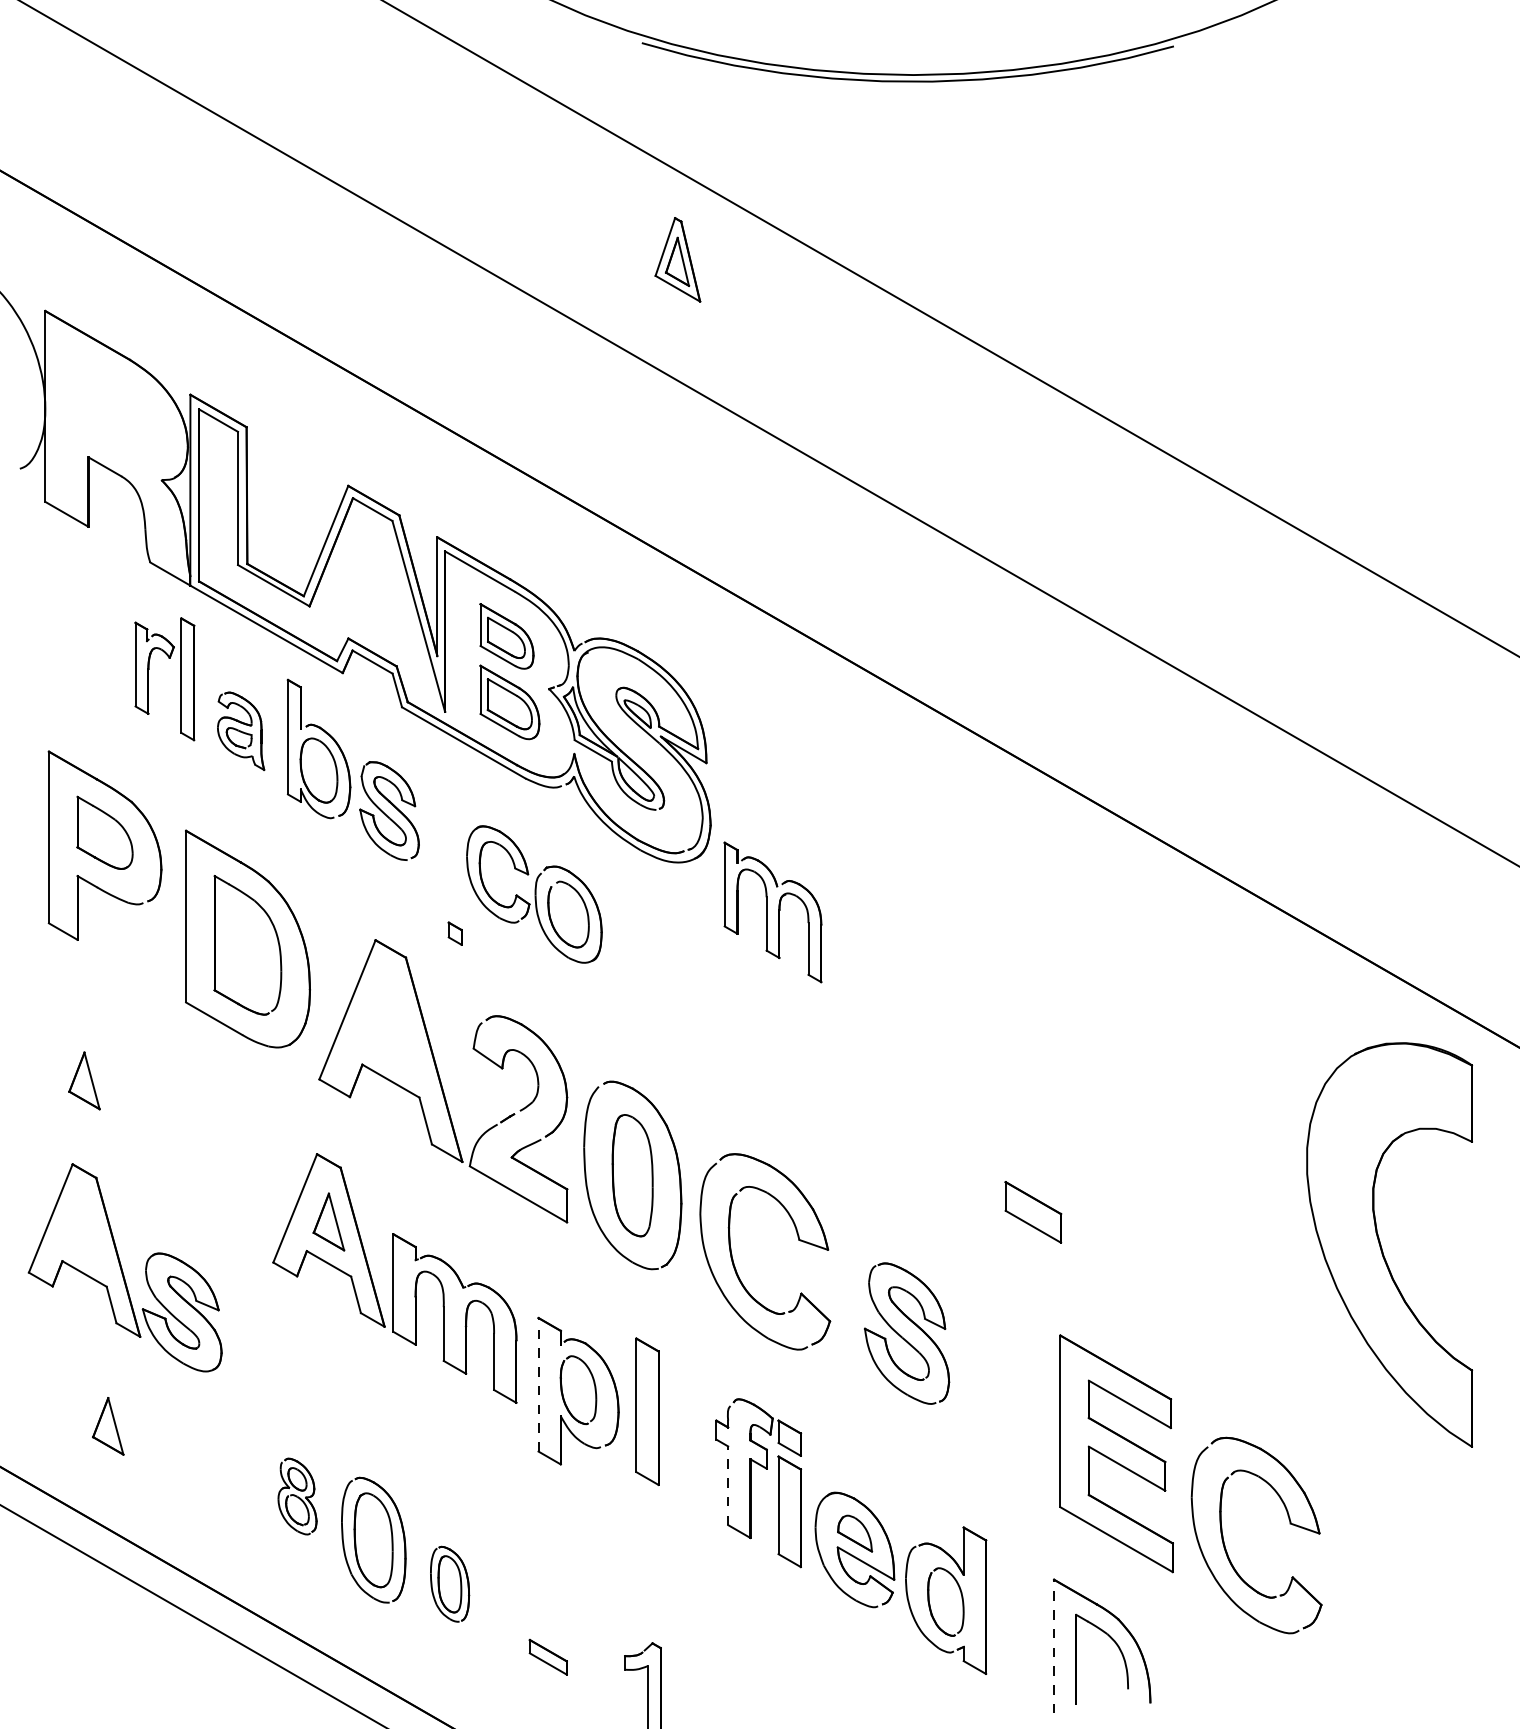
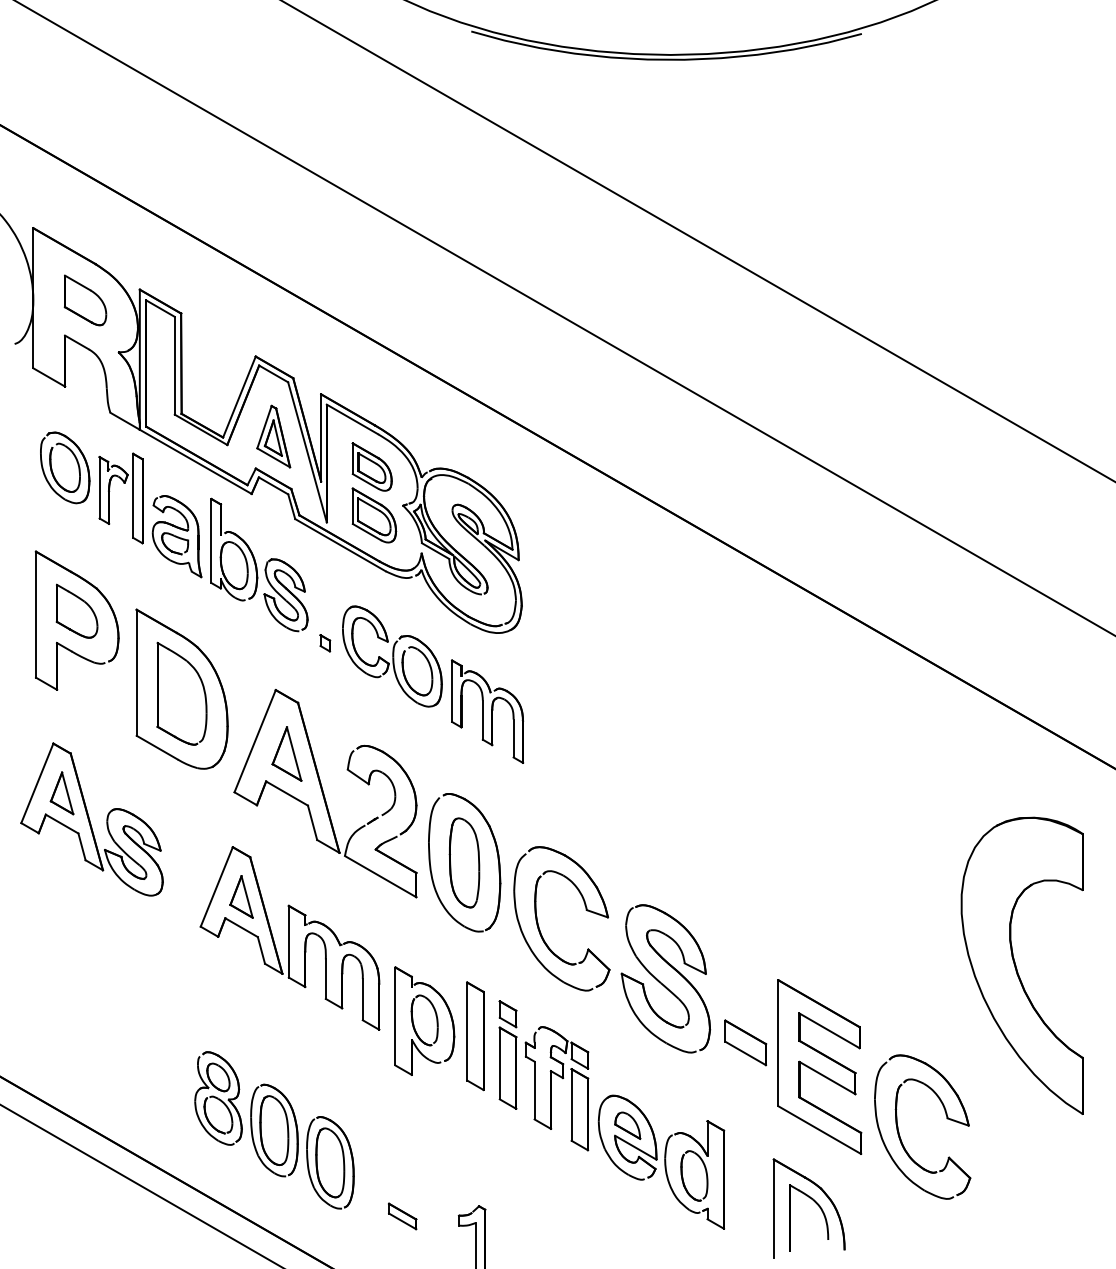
part: (677, 259) -> (273, 436), moved
part: (116, 409) -> (85, 300), added
part: (104, 630) -> (76, 462), added
part: (240, 731) -> (176, 536), size x1.43
part: (772, 912) -> (487, 711), moved
part: (455, 933) -> (325, 643), moved
part: (390, 1026) -> (286, 753), added
part: (1033, 1211) -> (745, 1042), moved
part: (1388, 1244) -> (1021, 965), moved
part: (124, 1267) -> (91, 819), moved
part: (906, 1333) -> (665, 978), size x1.43
line: (538, 1384) -> (395, 1016), dashed -> solid
part: (108, 1425) -> (79, 1046), removed
part: (691, 1436) -> (507, 1054), added
line: (727, 1485) -> (534, 1090), dashed -> solid
part: (297, 1496) -> (218, 1098), size x1.67
part: (450, 1583) -> (330, 1162), size x1.67
line: (1053, 1646) -> (773, 1208), dashed -> solid

